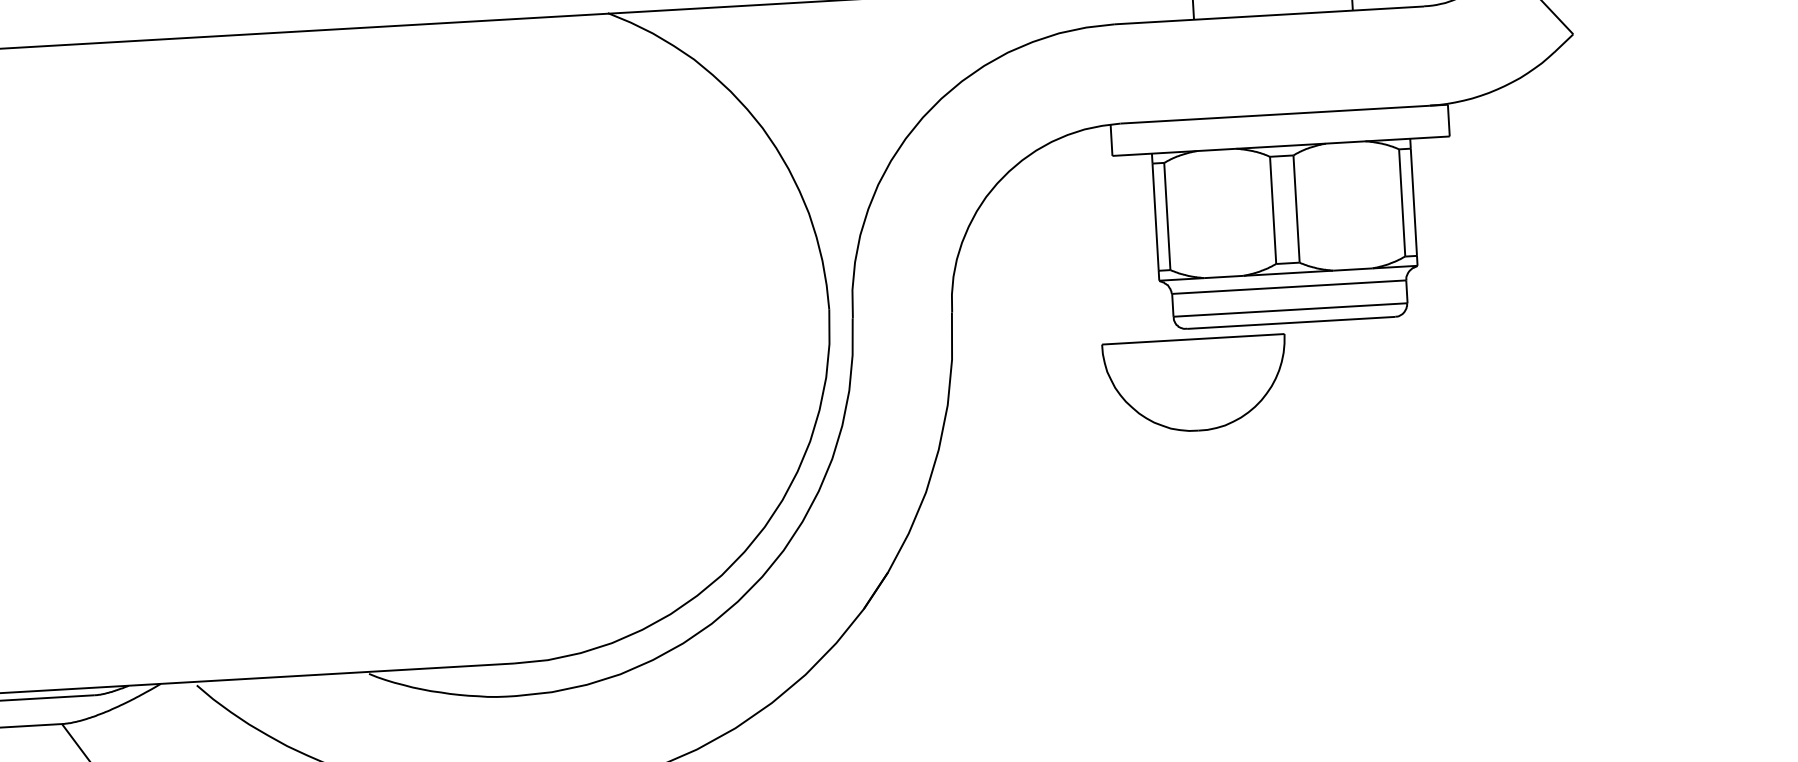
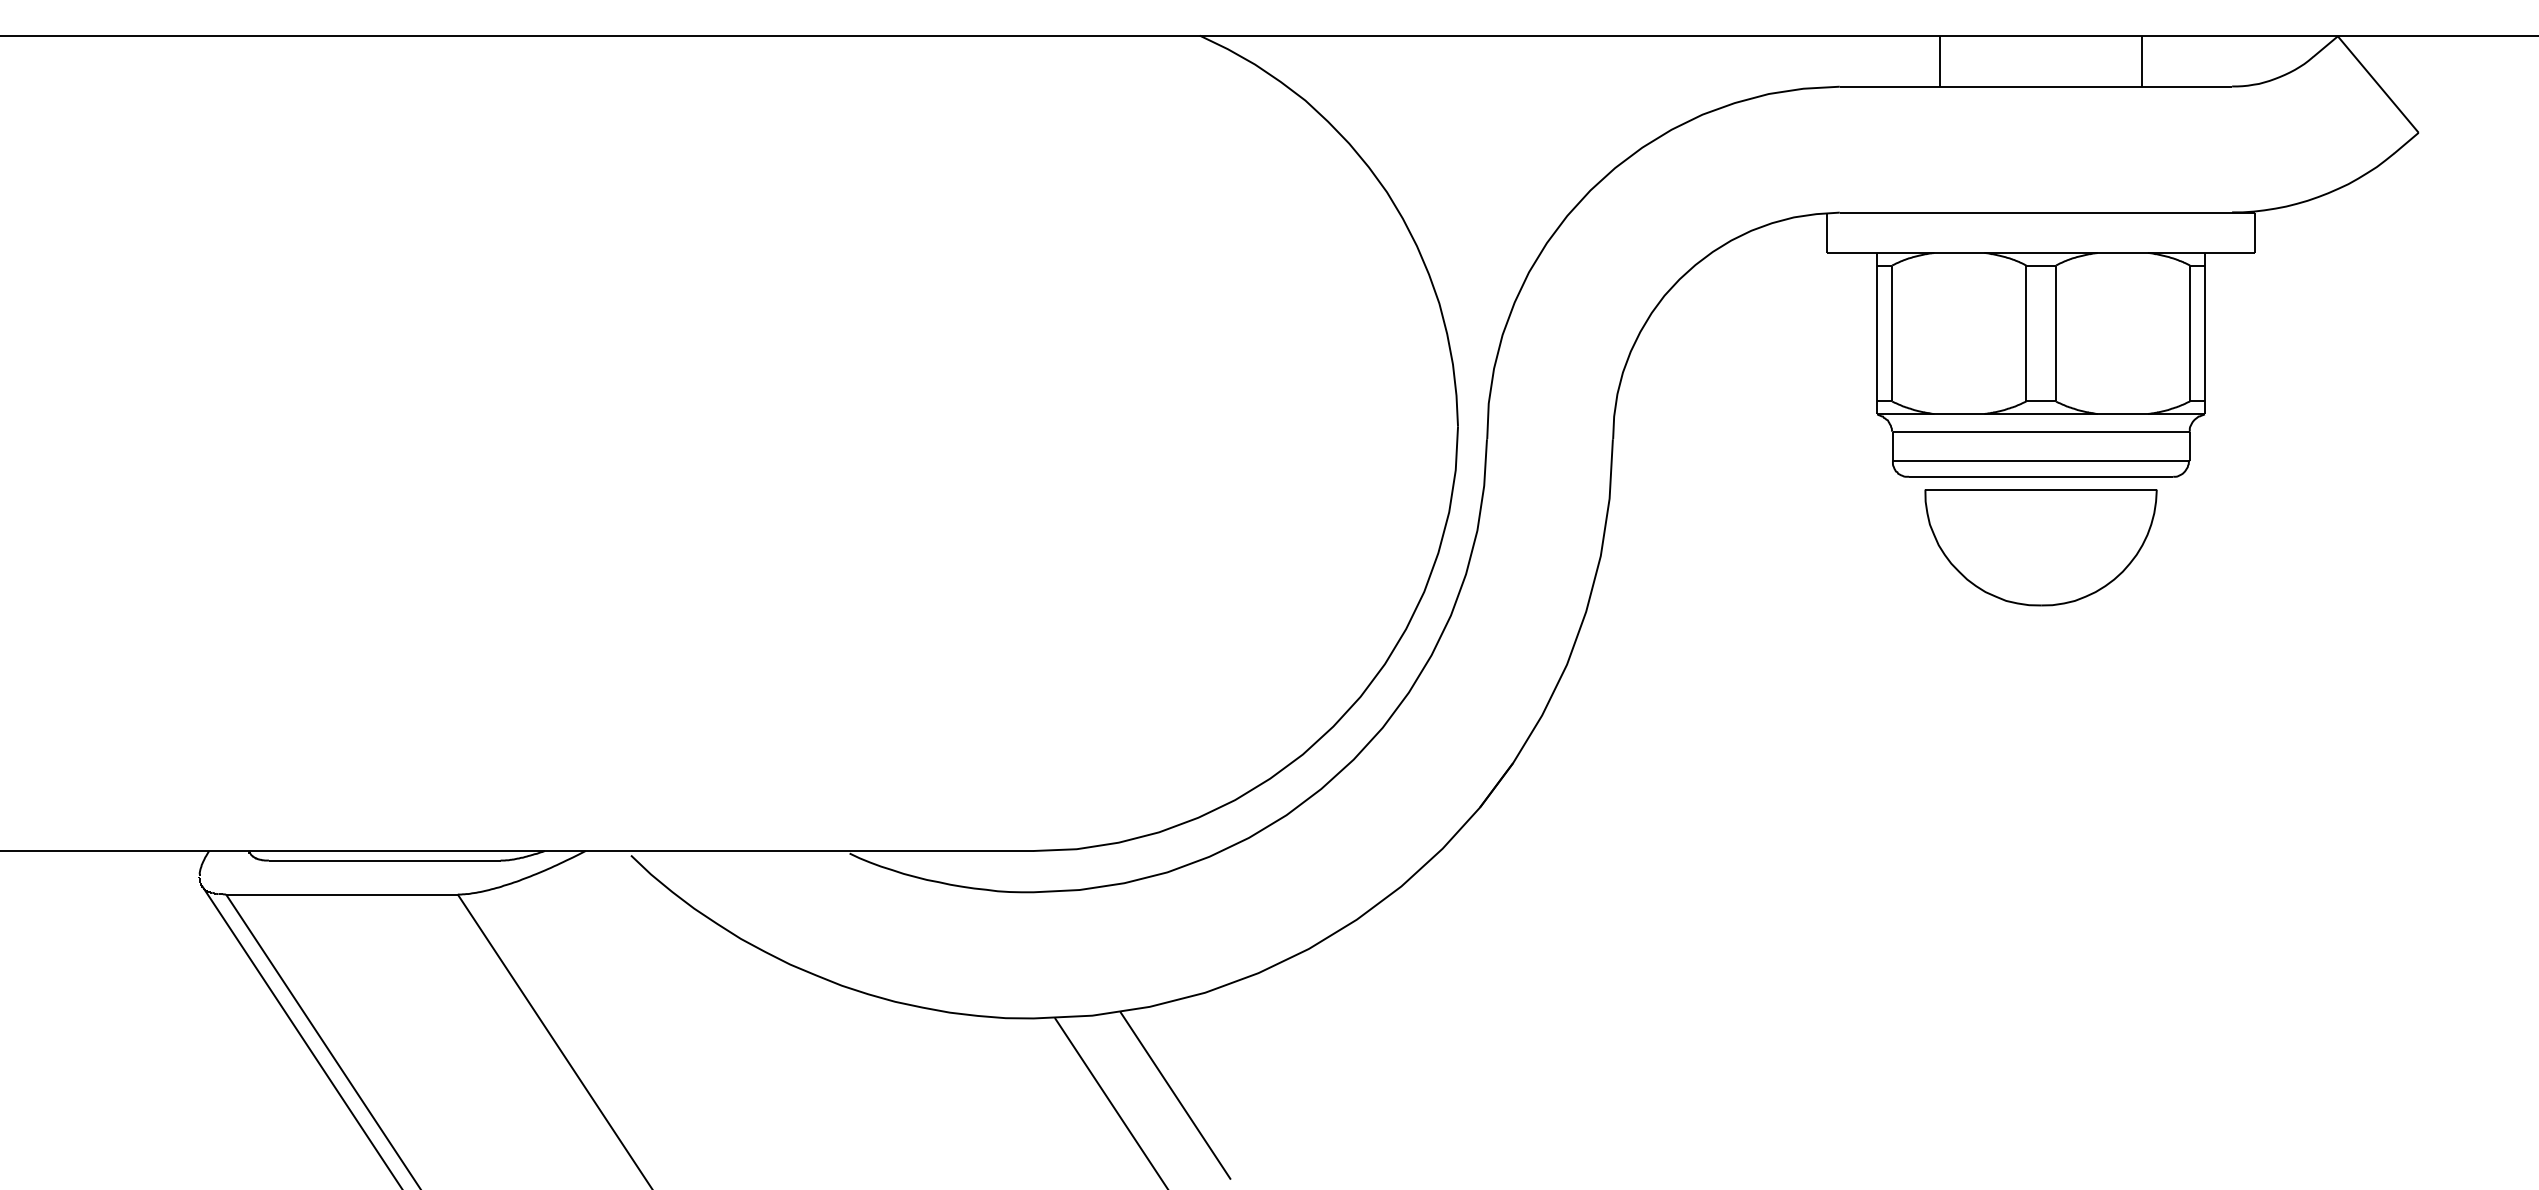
part: (1195, 384) -> (2040, 547), moved

